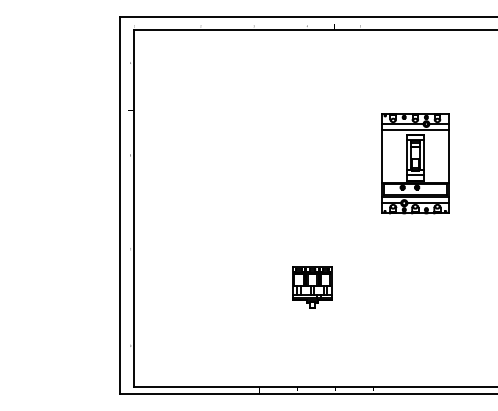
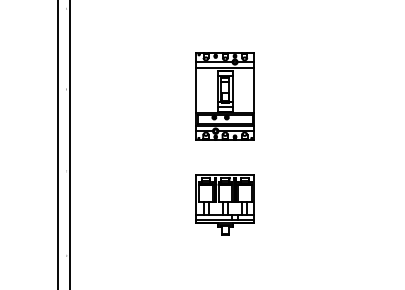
part: (415, 163) -> (225, 96), moved
part: (312, 287) -> (225, 204), size x1.67

